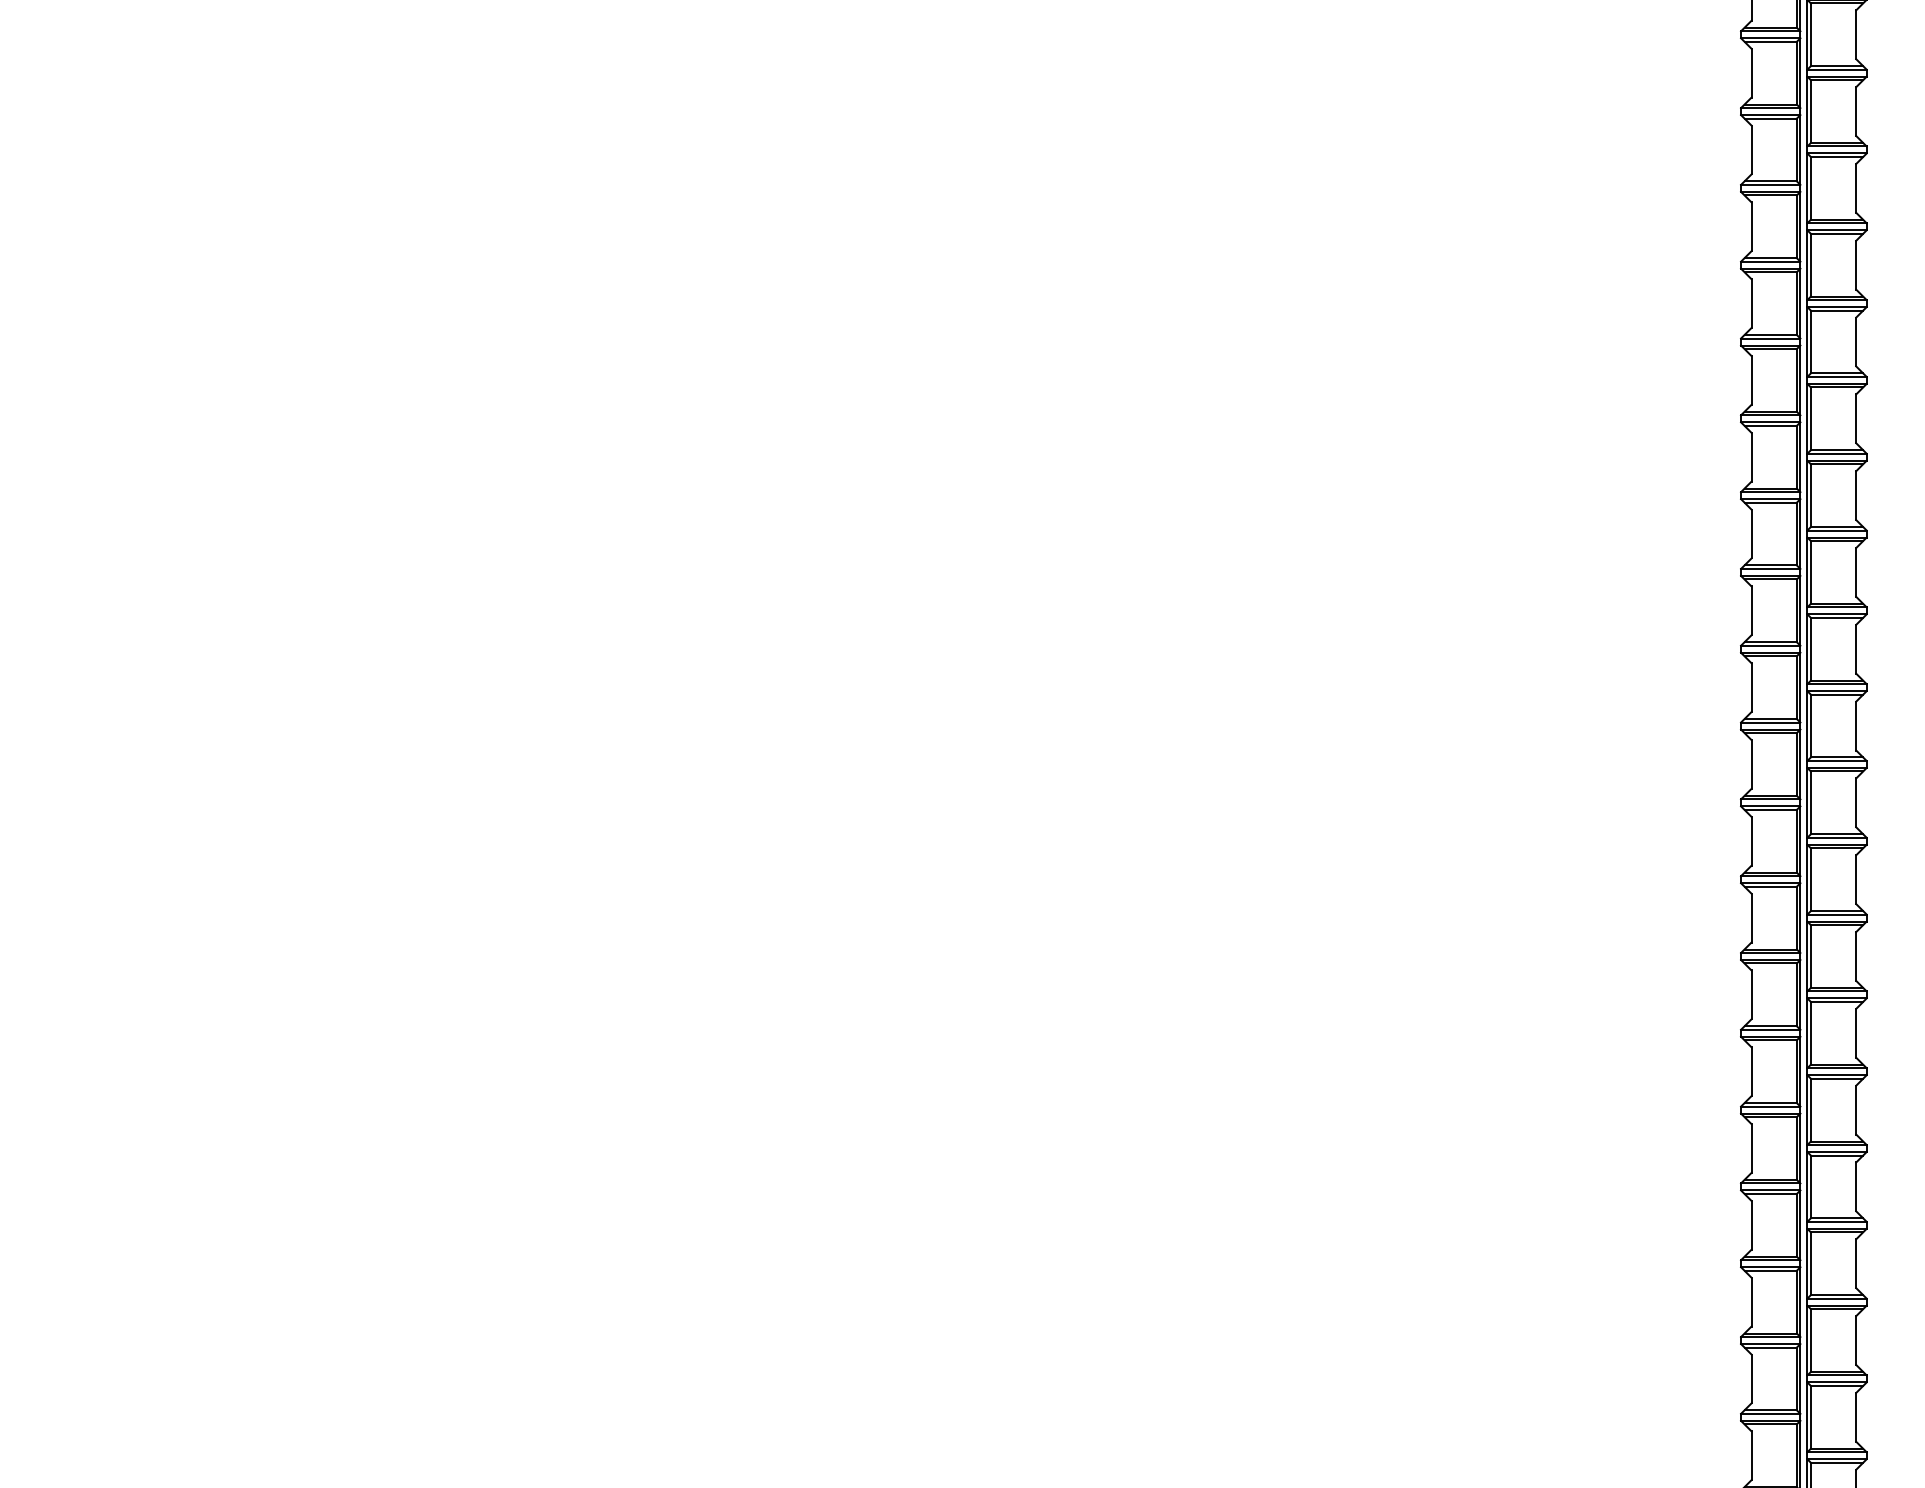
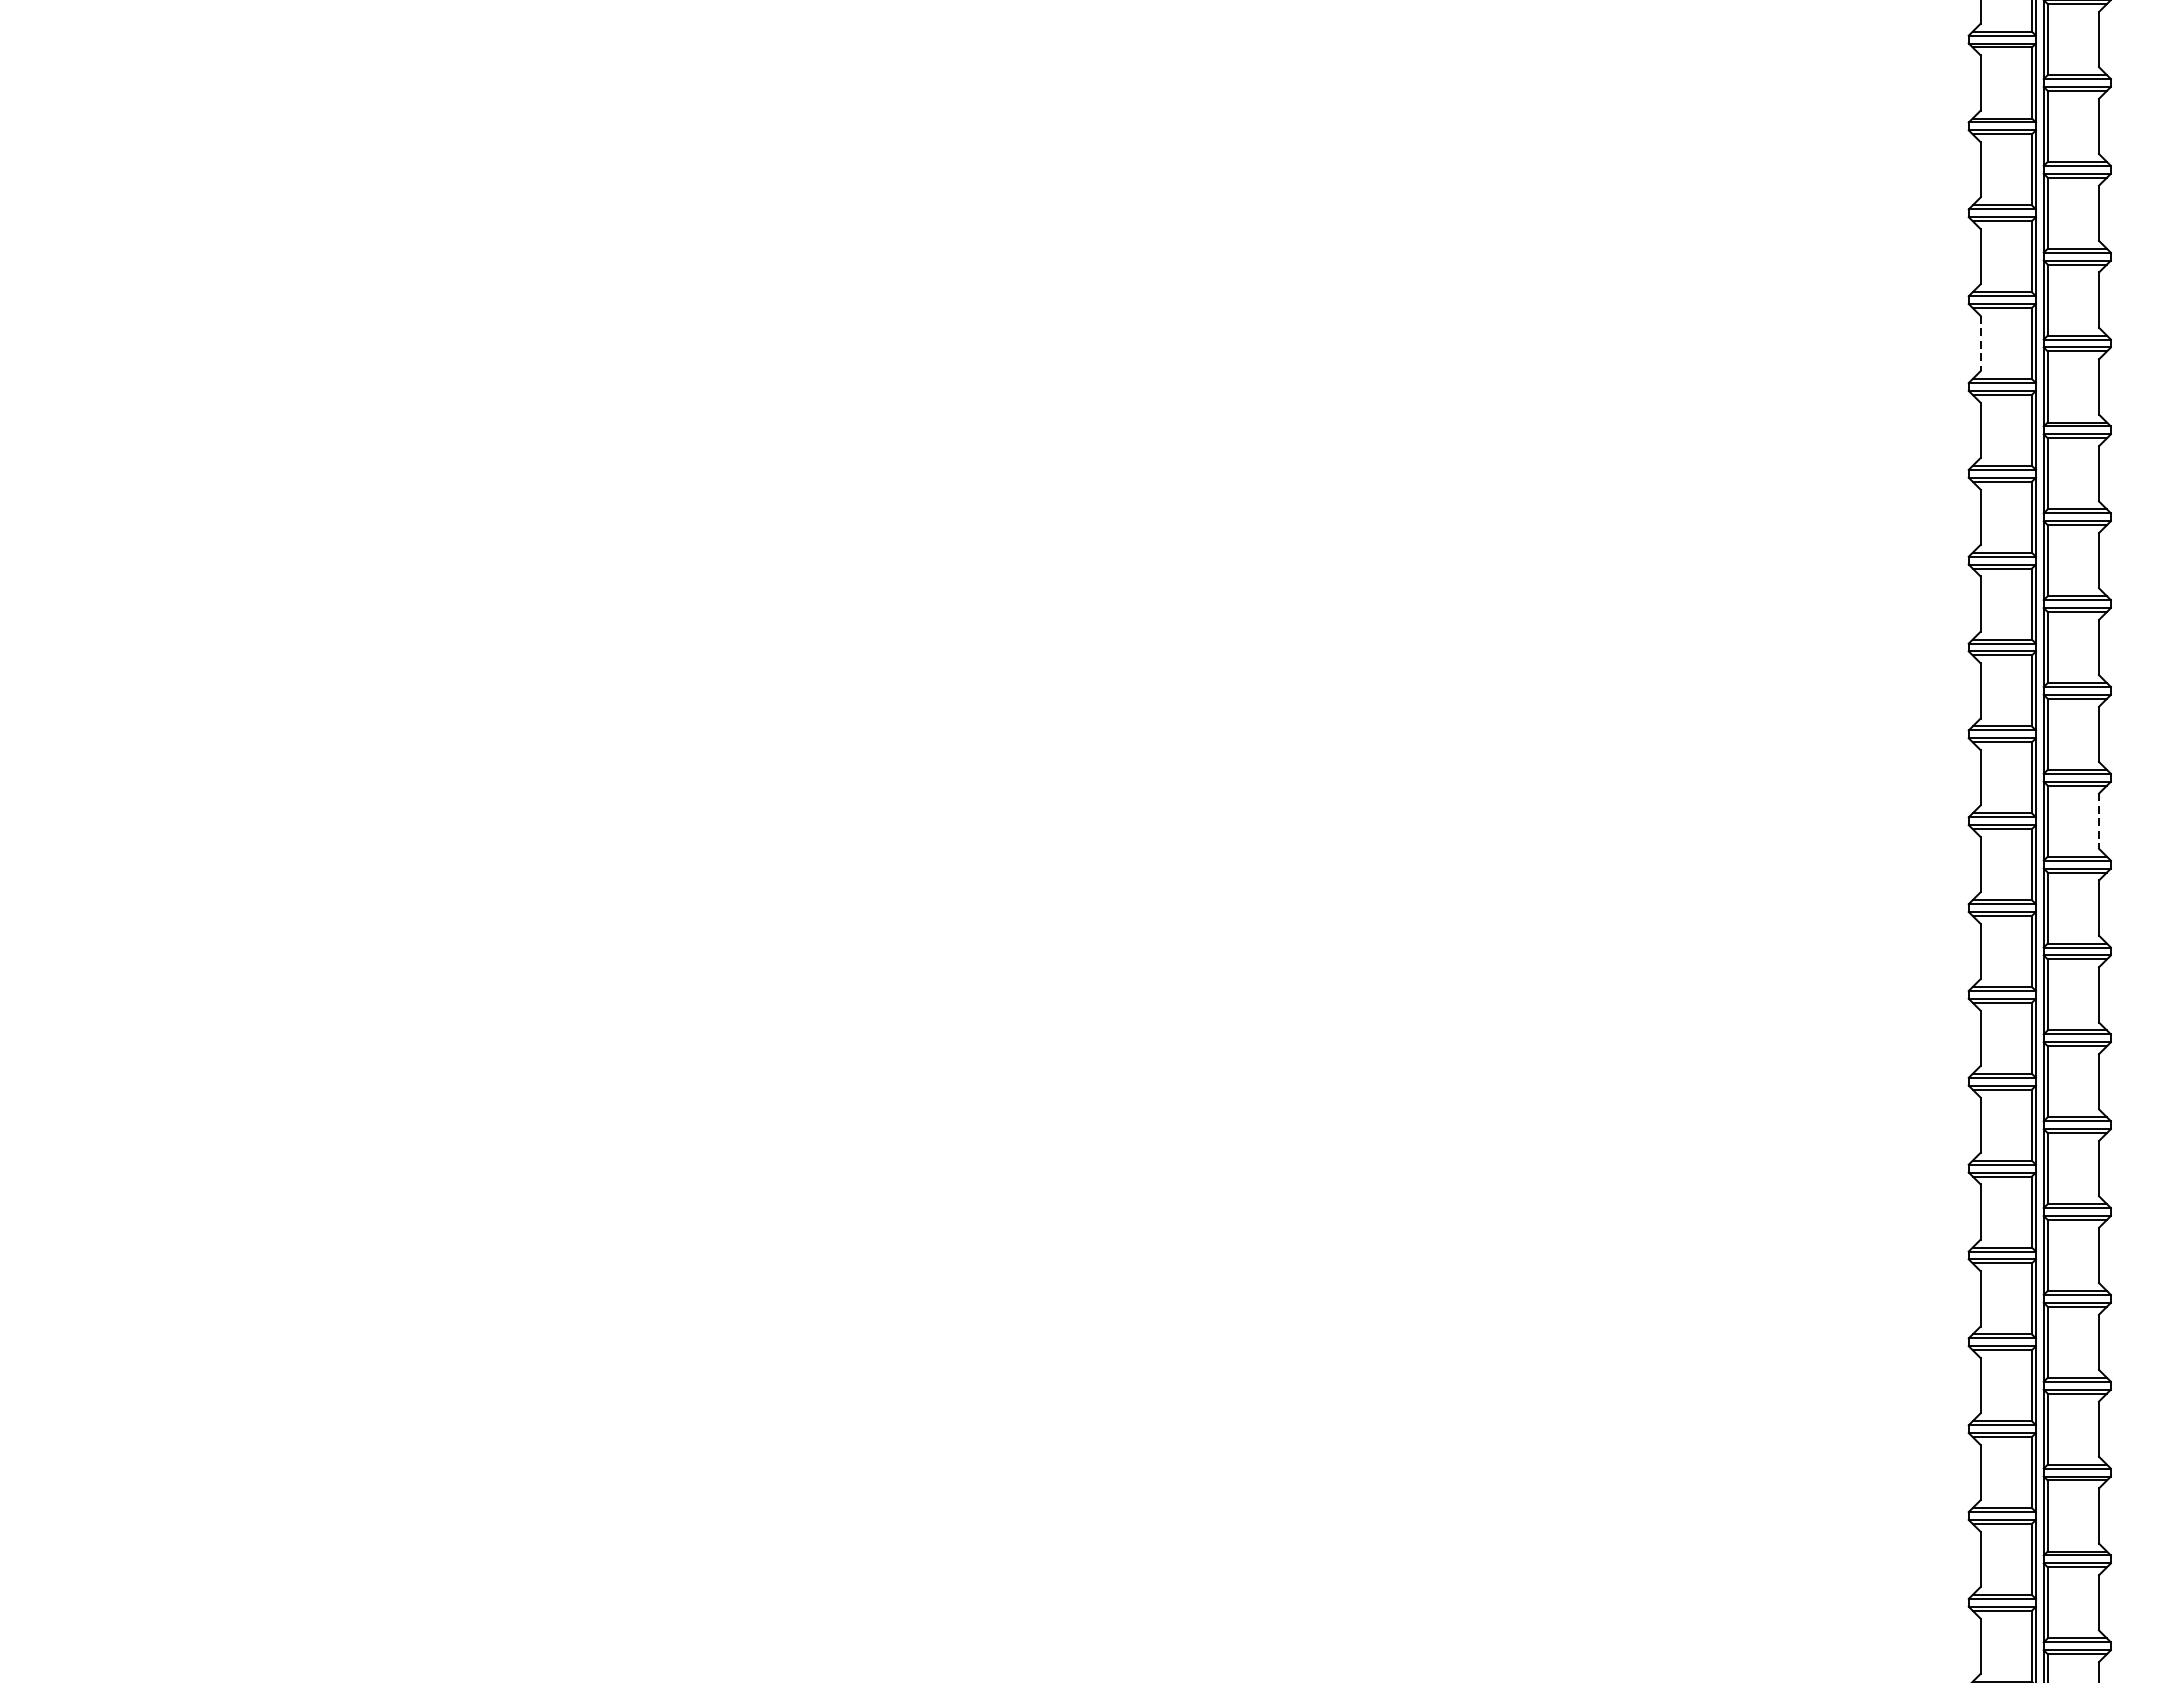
line: (1751, 304) -> (1980, 344), solid -> dashed
line: (1856, 726) -> (2099, 821), solid -> dashed

